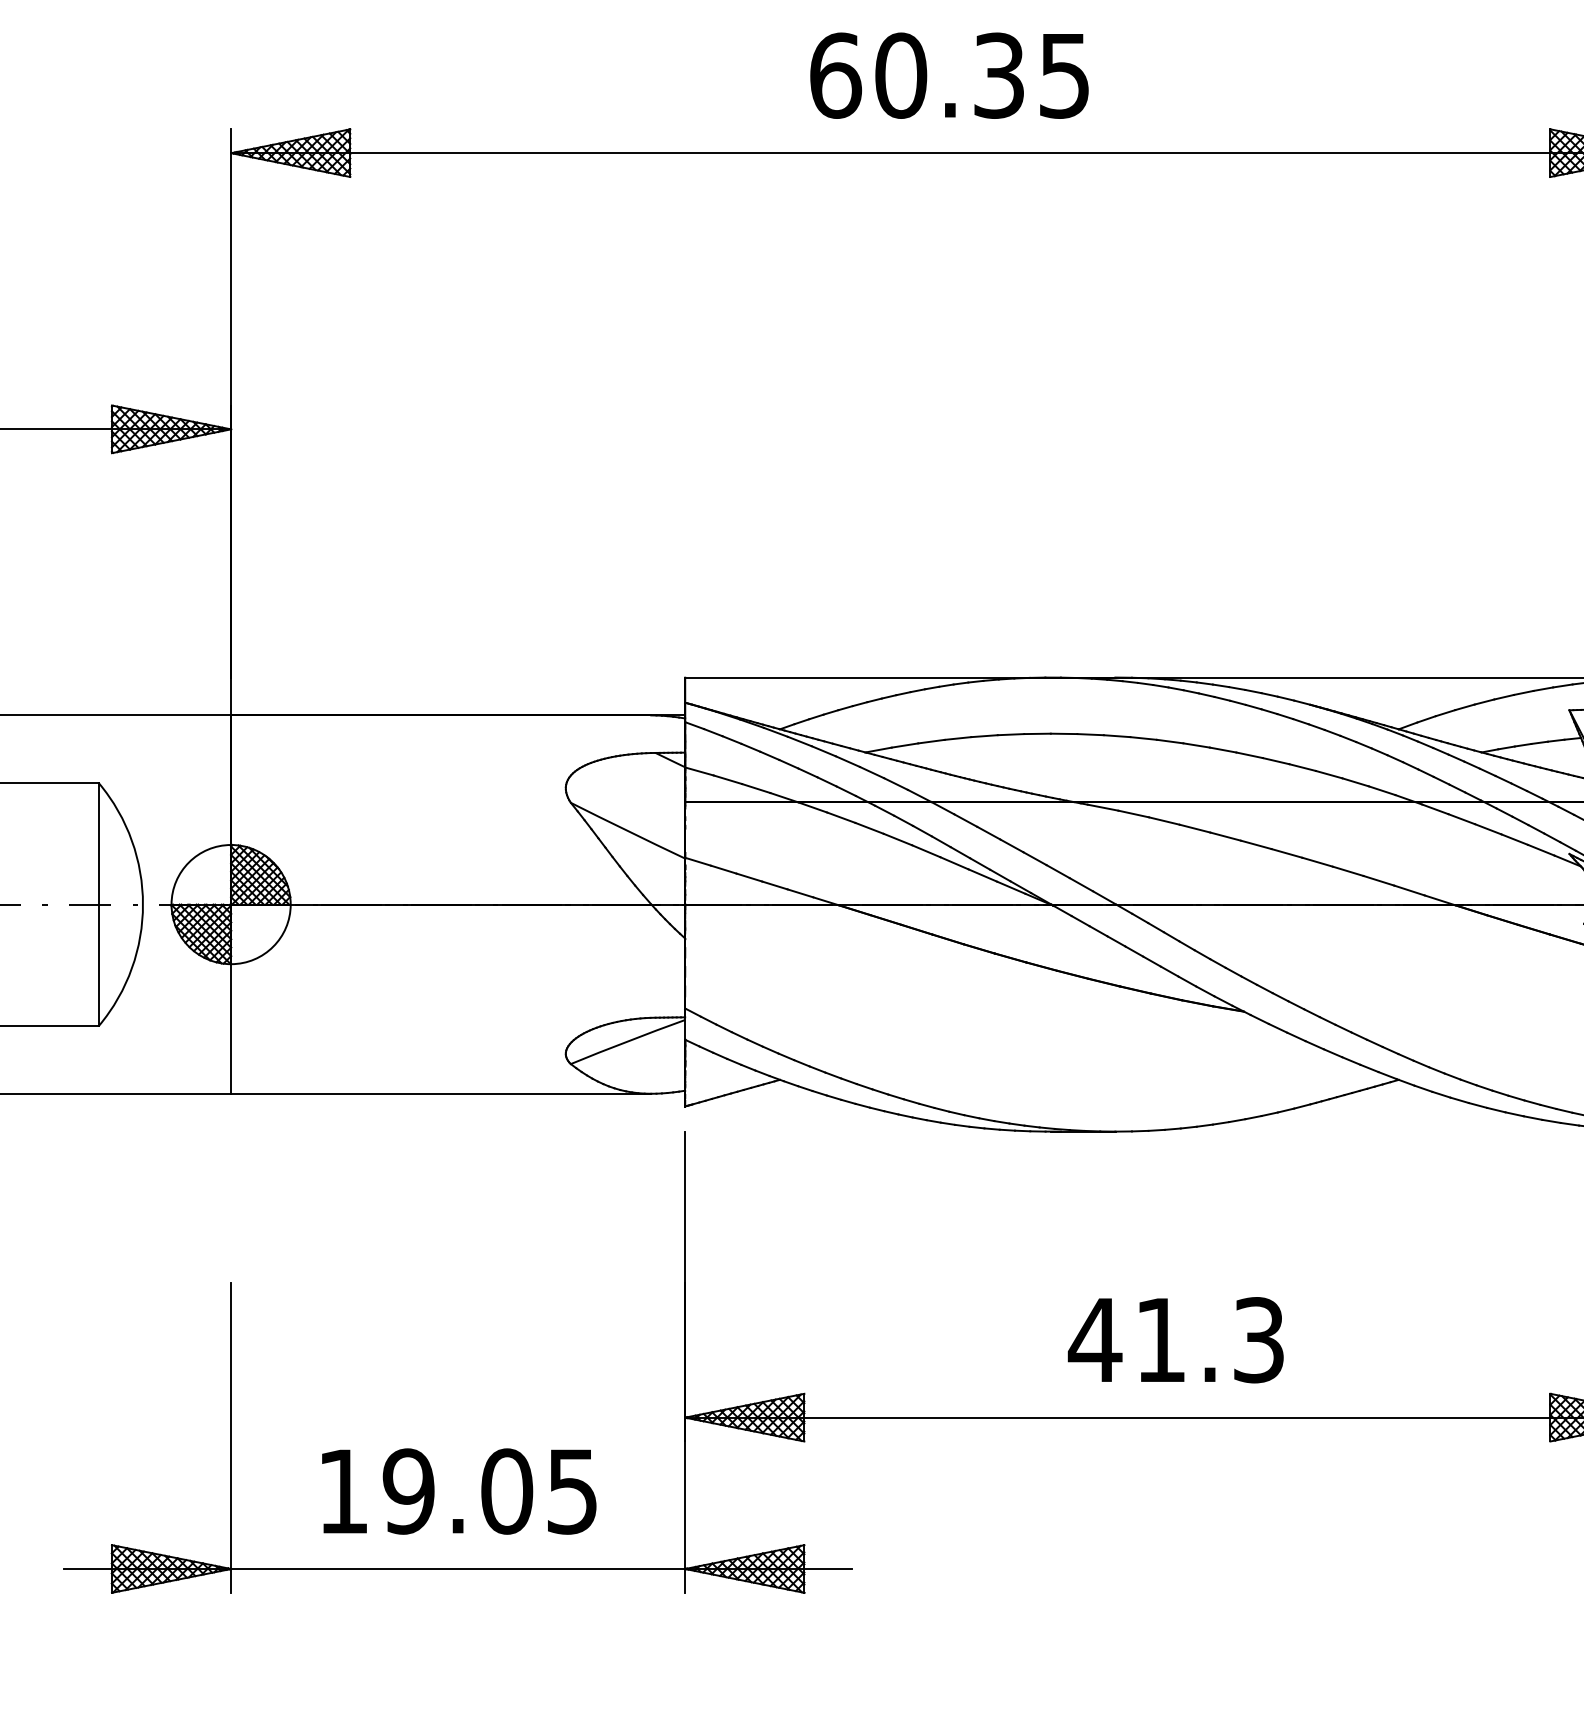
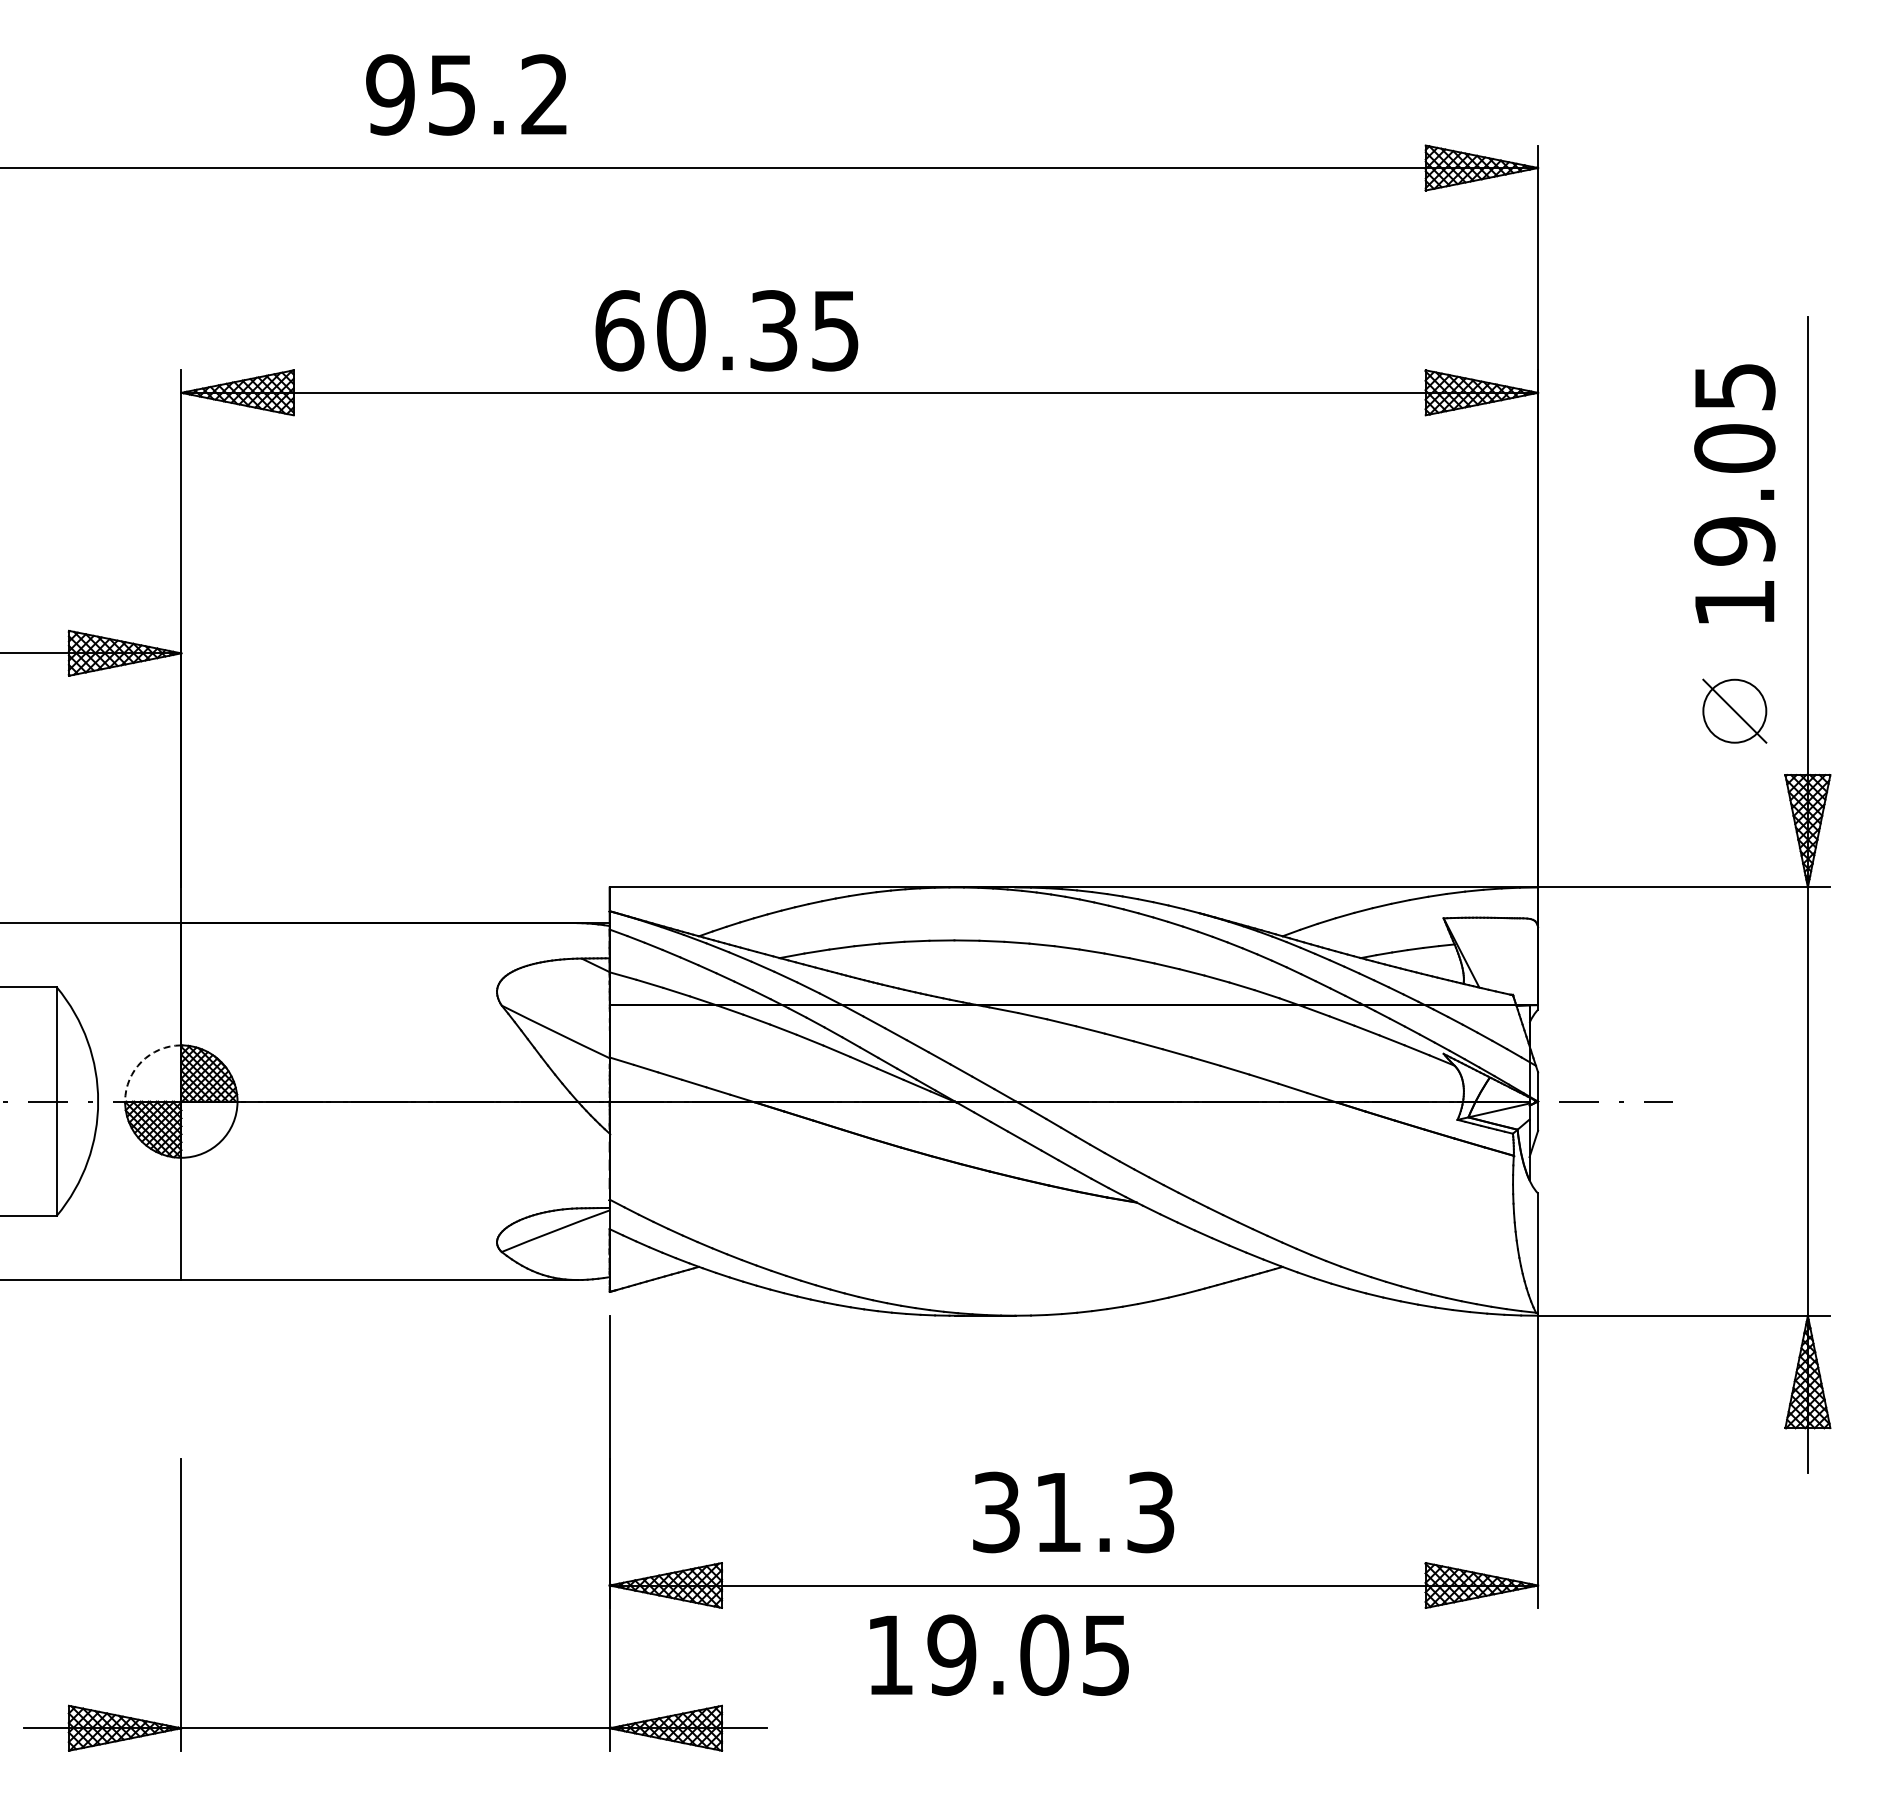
text: (949, 75) -> (726, 330), moved
arc: (188, 862) -> (141, 1061), solid -> dashed
text: (1095, 1340) -> (996, 1512), 41.3 -> 31.3
text: (459, 1490) -> (999, 1654), moved

